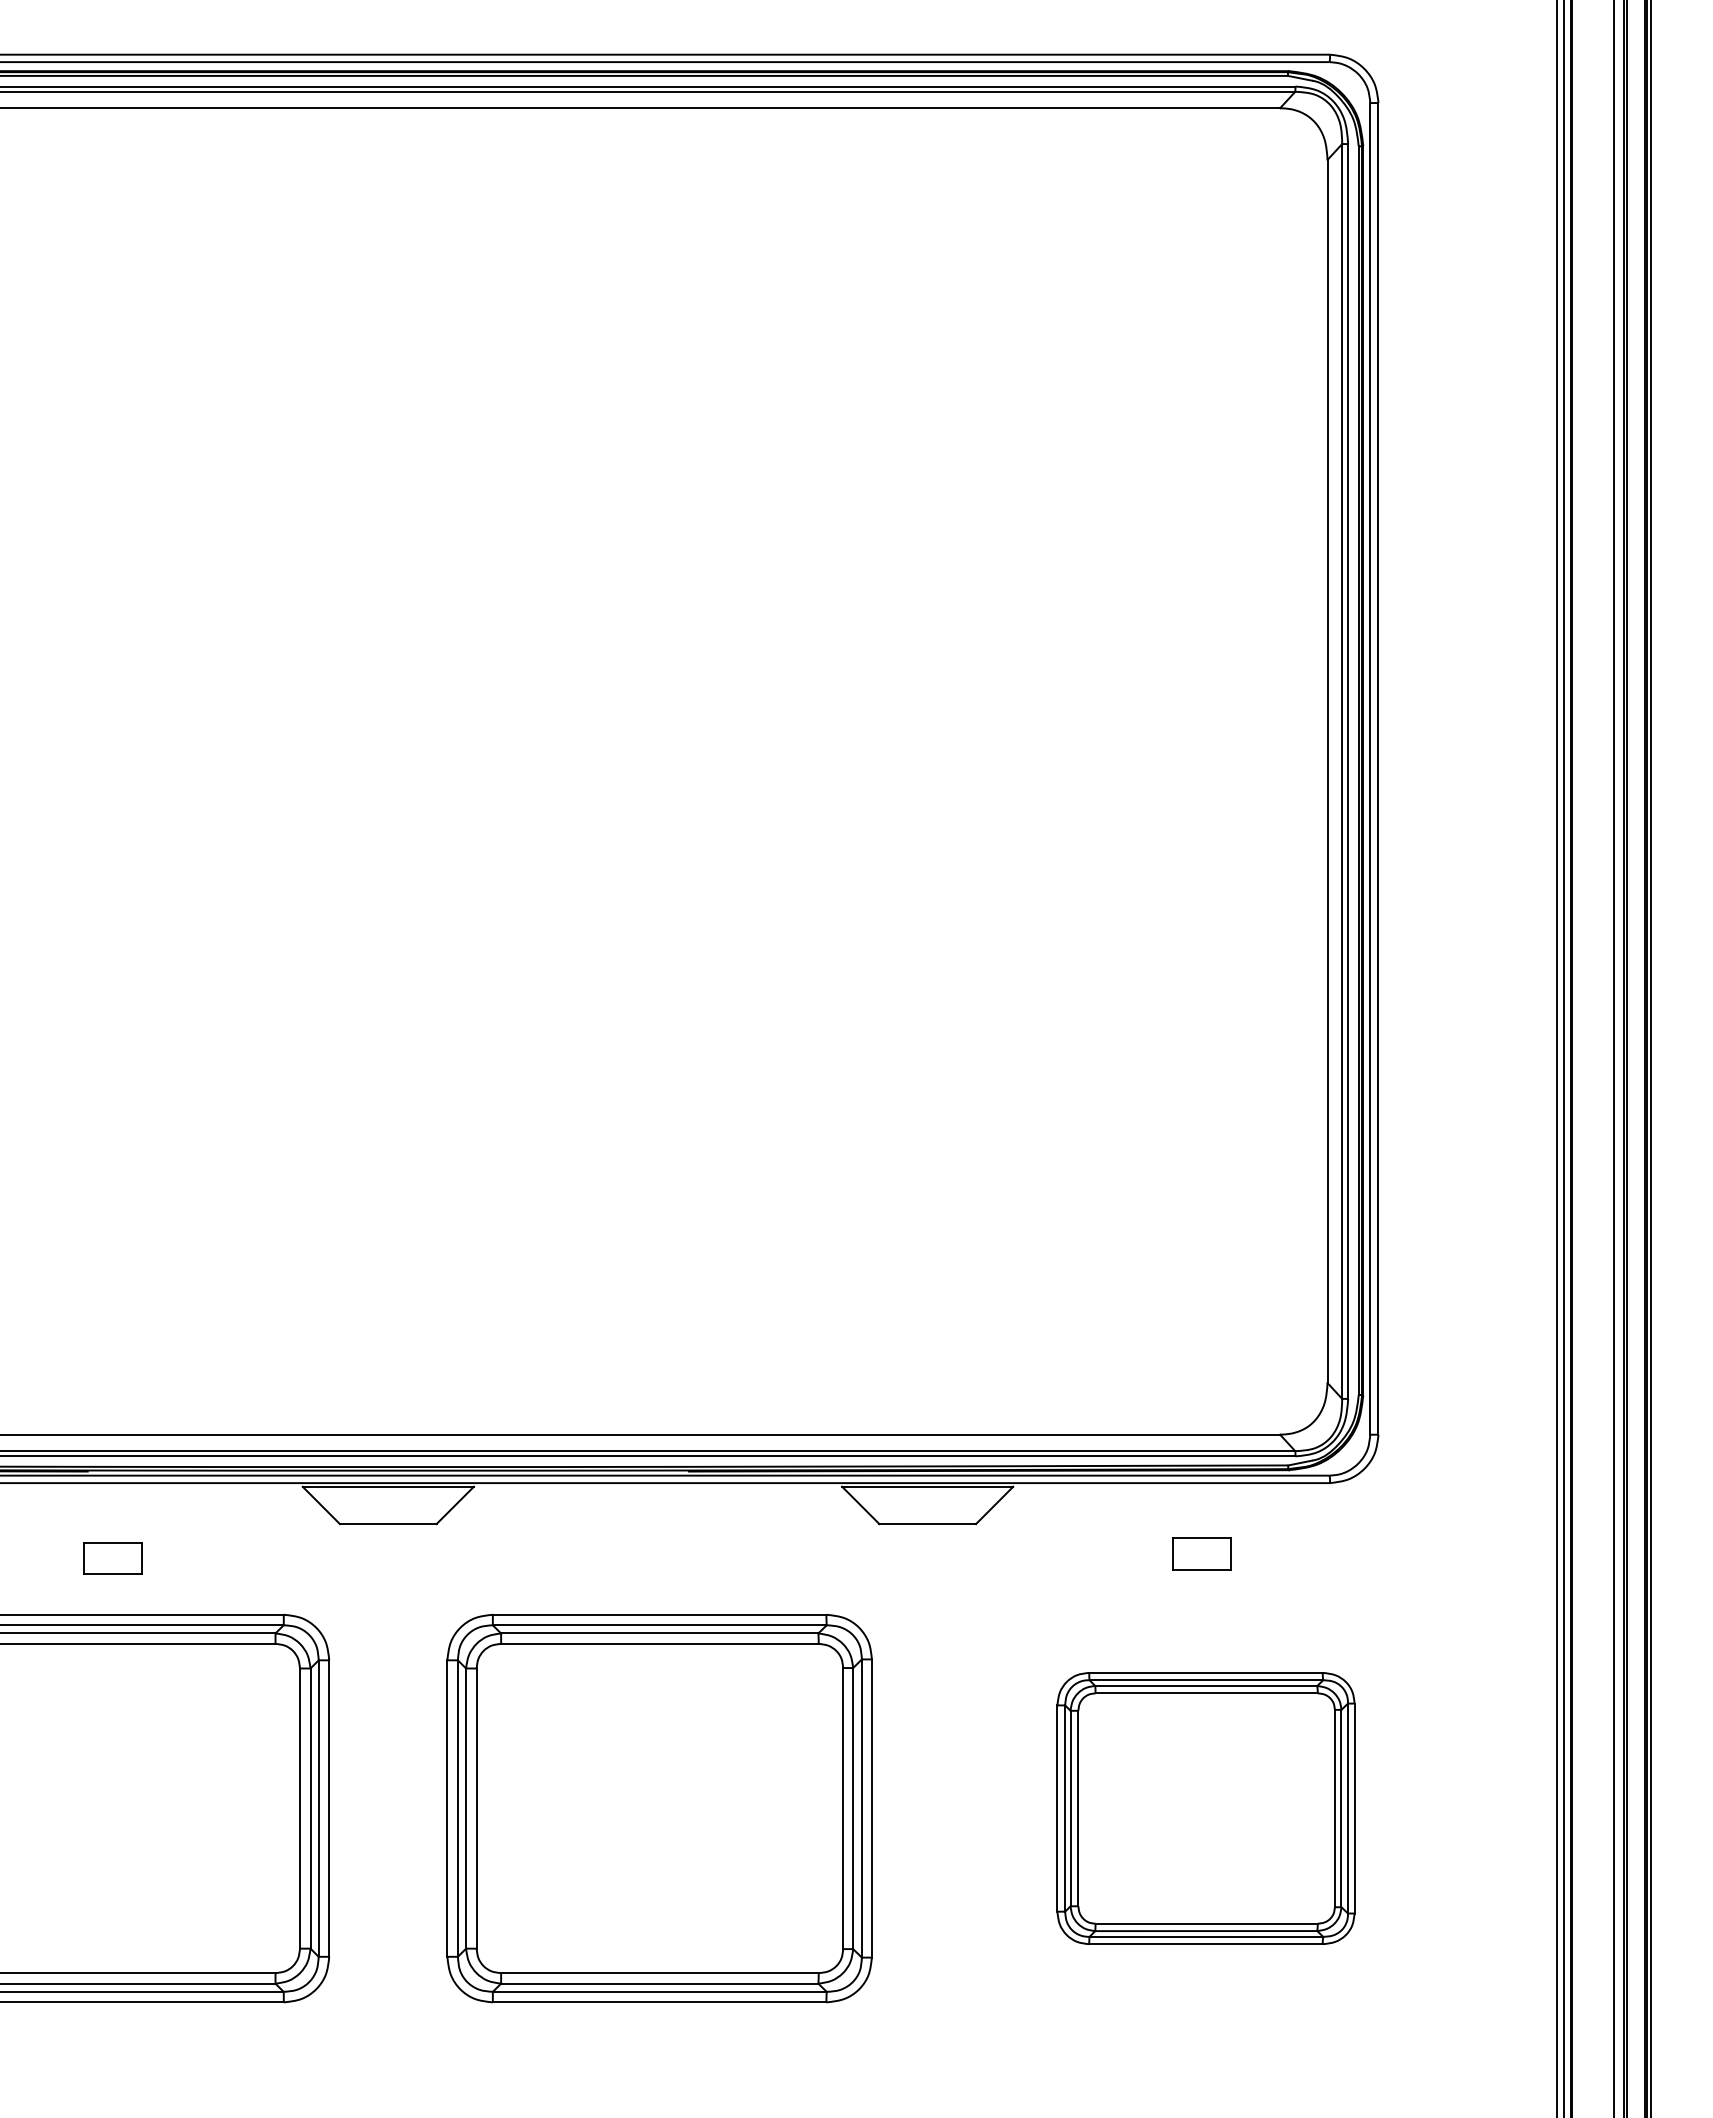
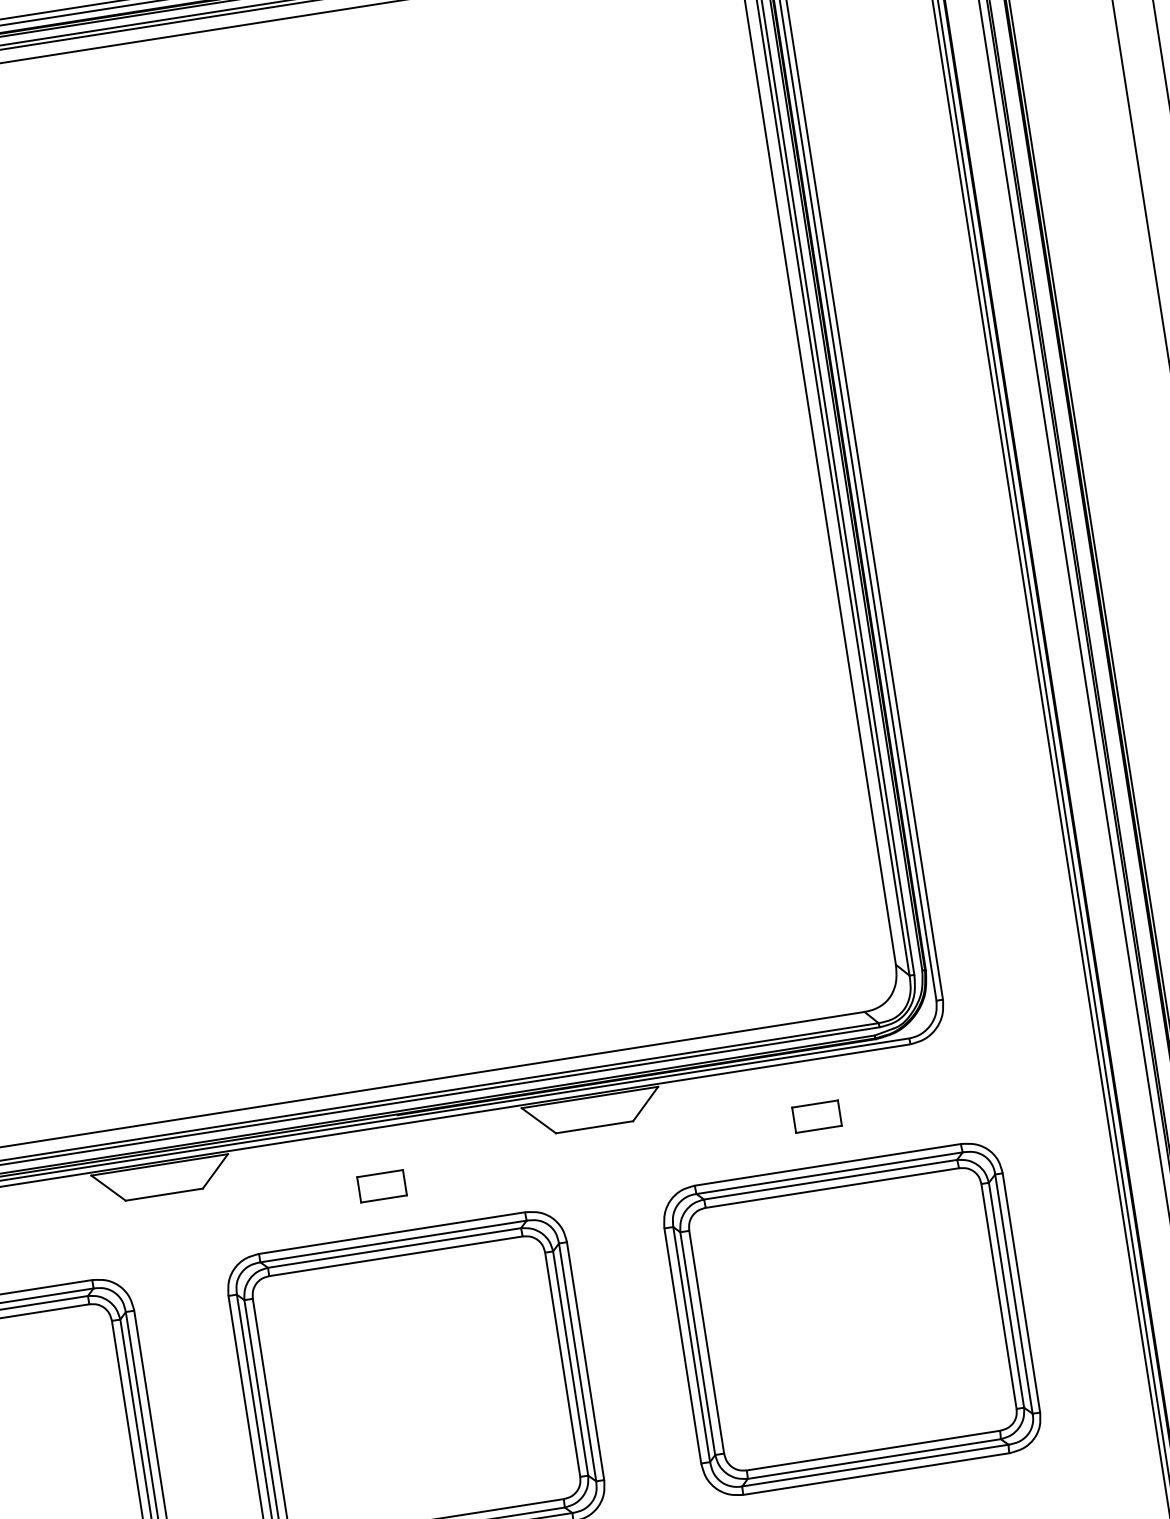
part: (656, 1555) -> (382, 1186), added
part: (1205, 1808) -> (851, 1319), size x1.43

